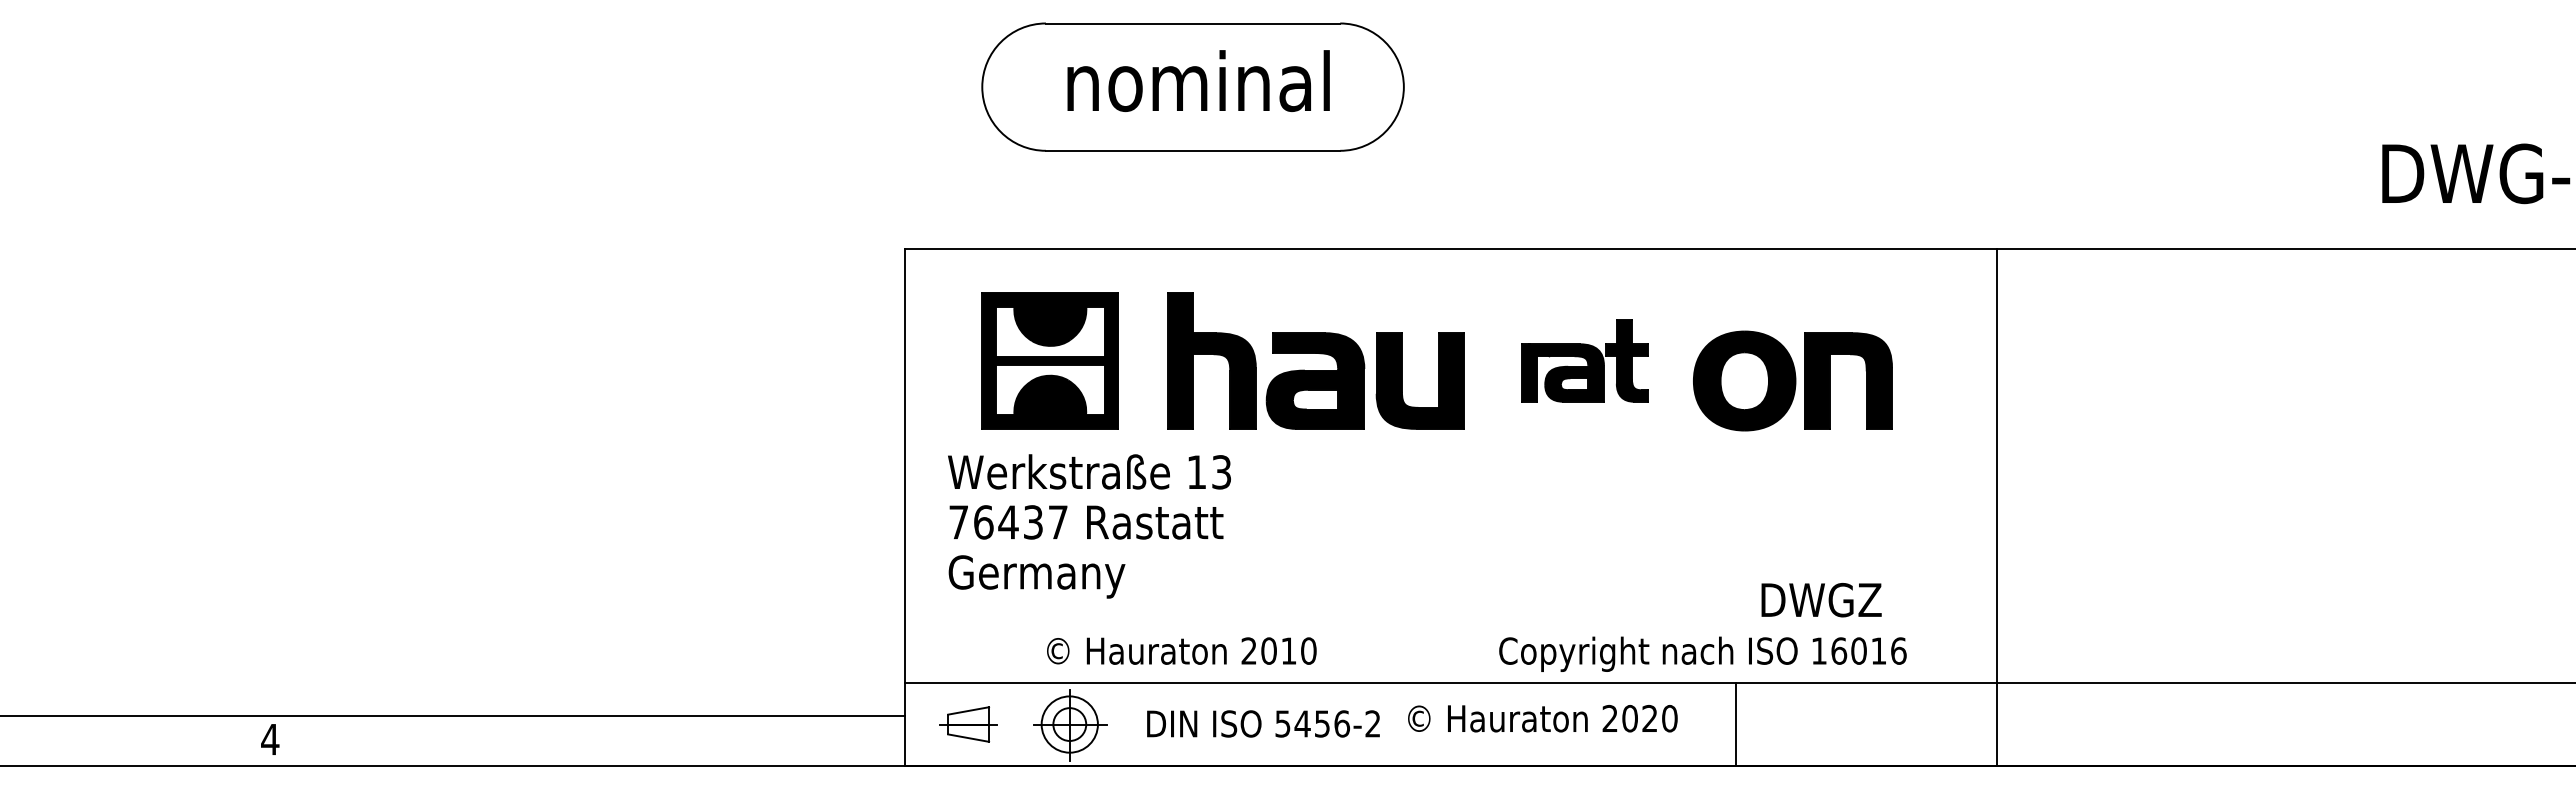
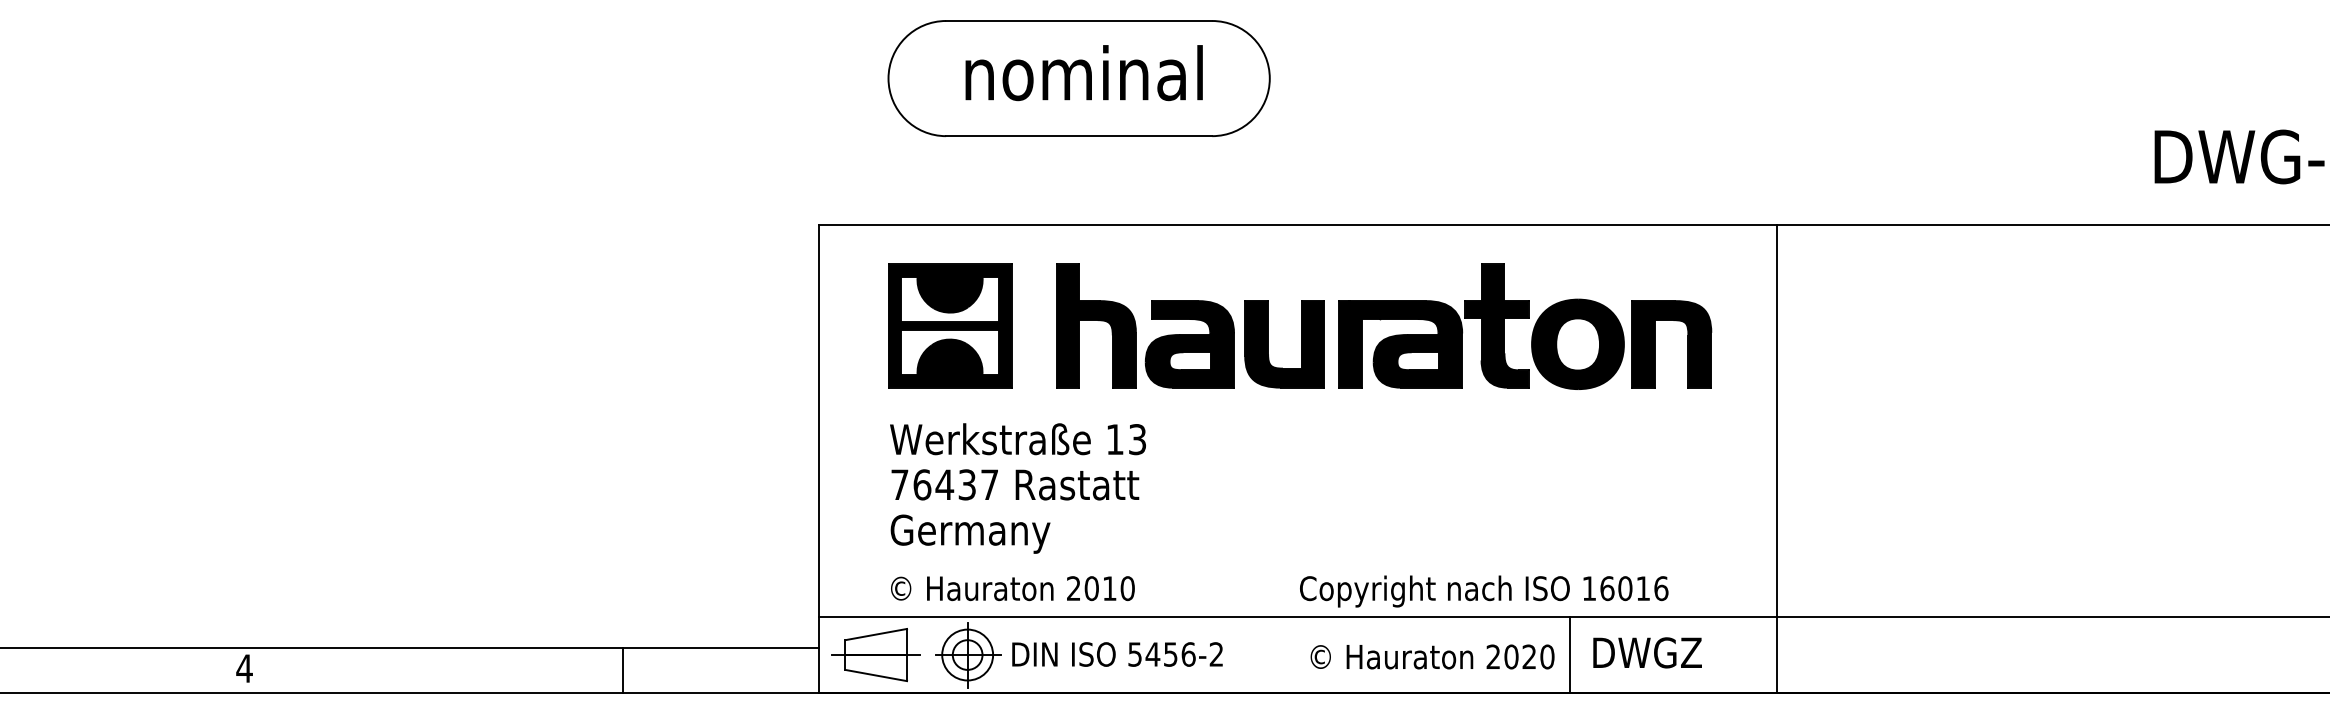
part: (1584, 360) -> (1433, 325), size x1.67
line: (1996, 507) -> (1776, 458), moved
text: (1089, 526) -> (1018, 488), moved
text: (1821, 600) -> (1647, 653), moved
text: (1476, 653) -> (1279, 590), moved
text: (1542, 718) -> (1432, 656), moved
text: (1263, 723) -> (1117, 654), moved
part: (968, 724) -> (876, 654), size x1.67
line: (688, 741) -> (622, 670), added

